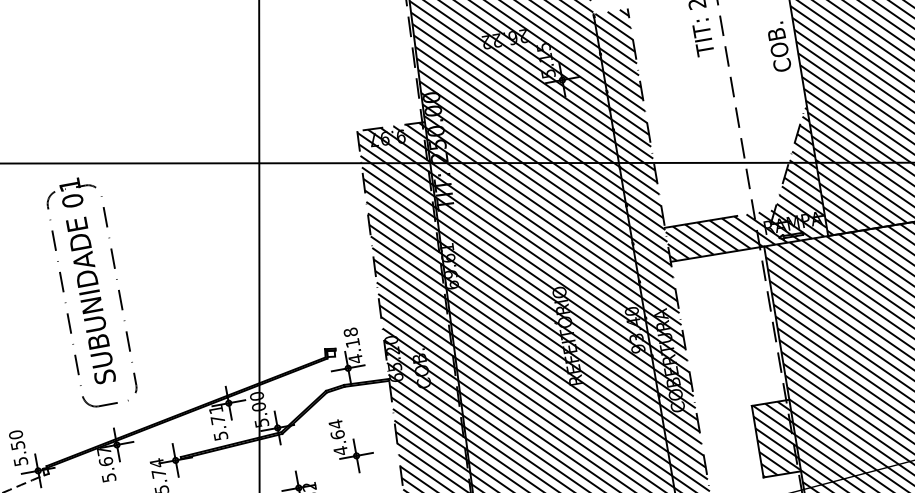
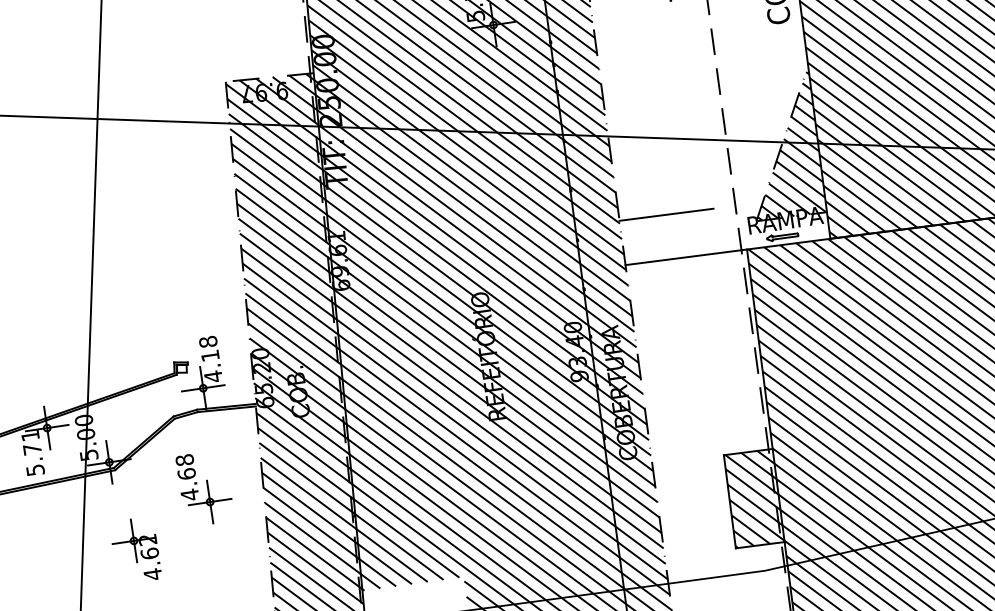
hatch: (745, 235) -> (723, 234), removed
text: (335, 423) -> (184, 459), 4.64 -> 4.68

